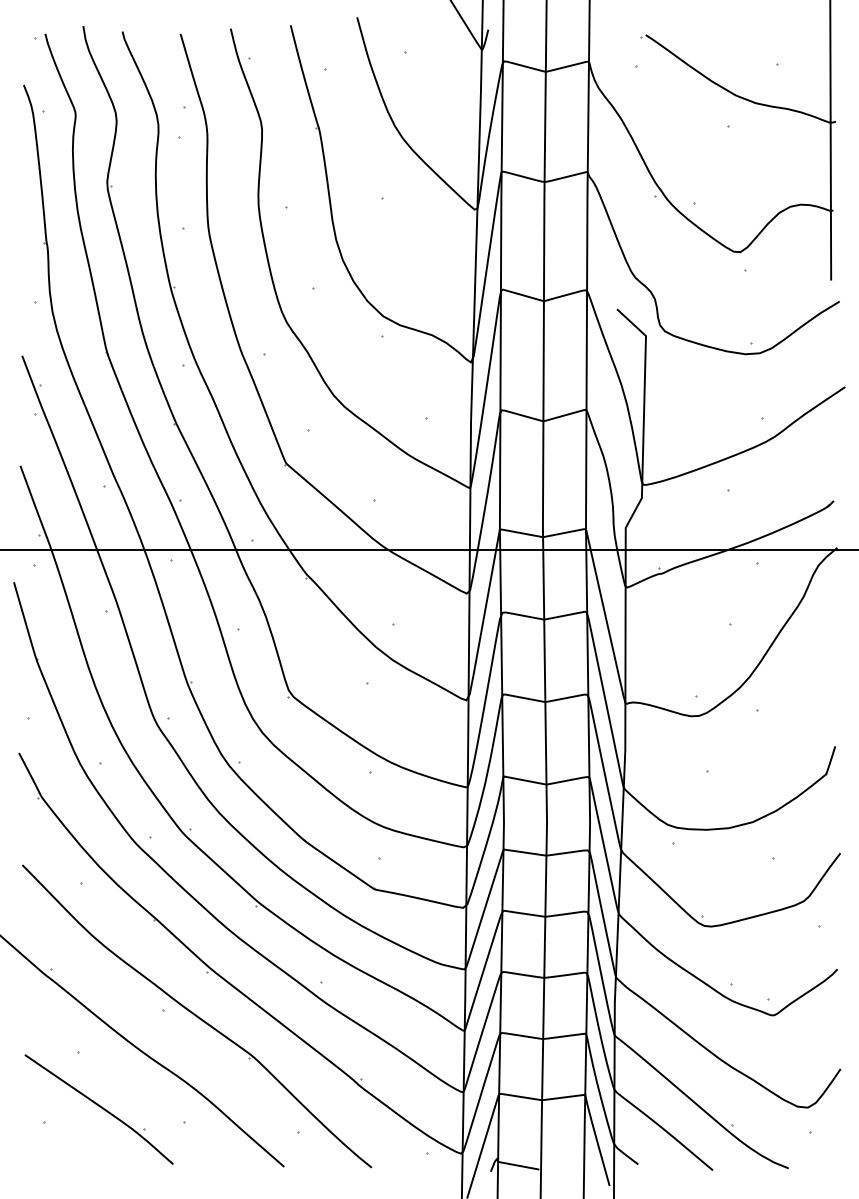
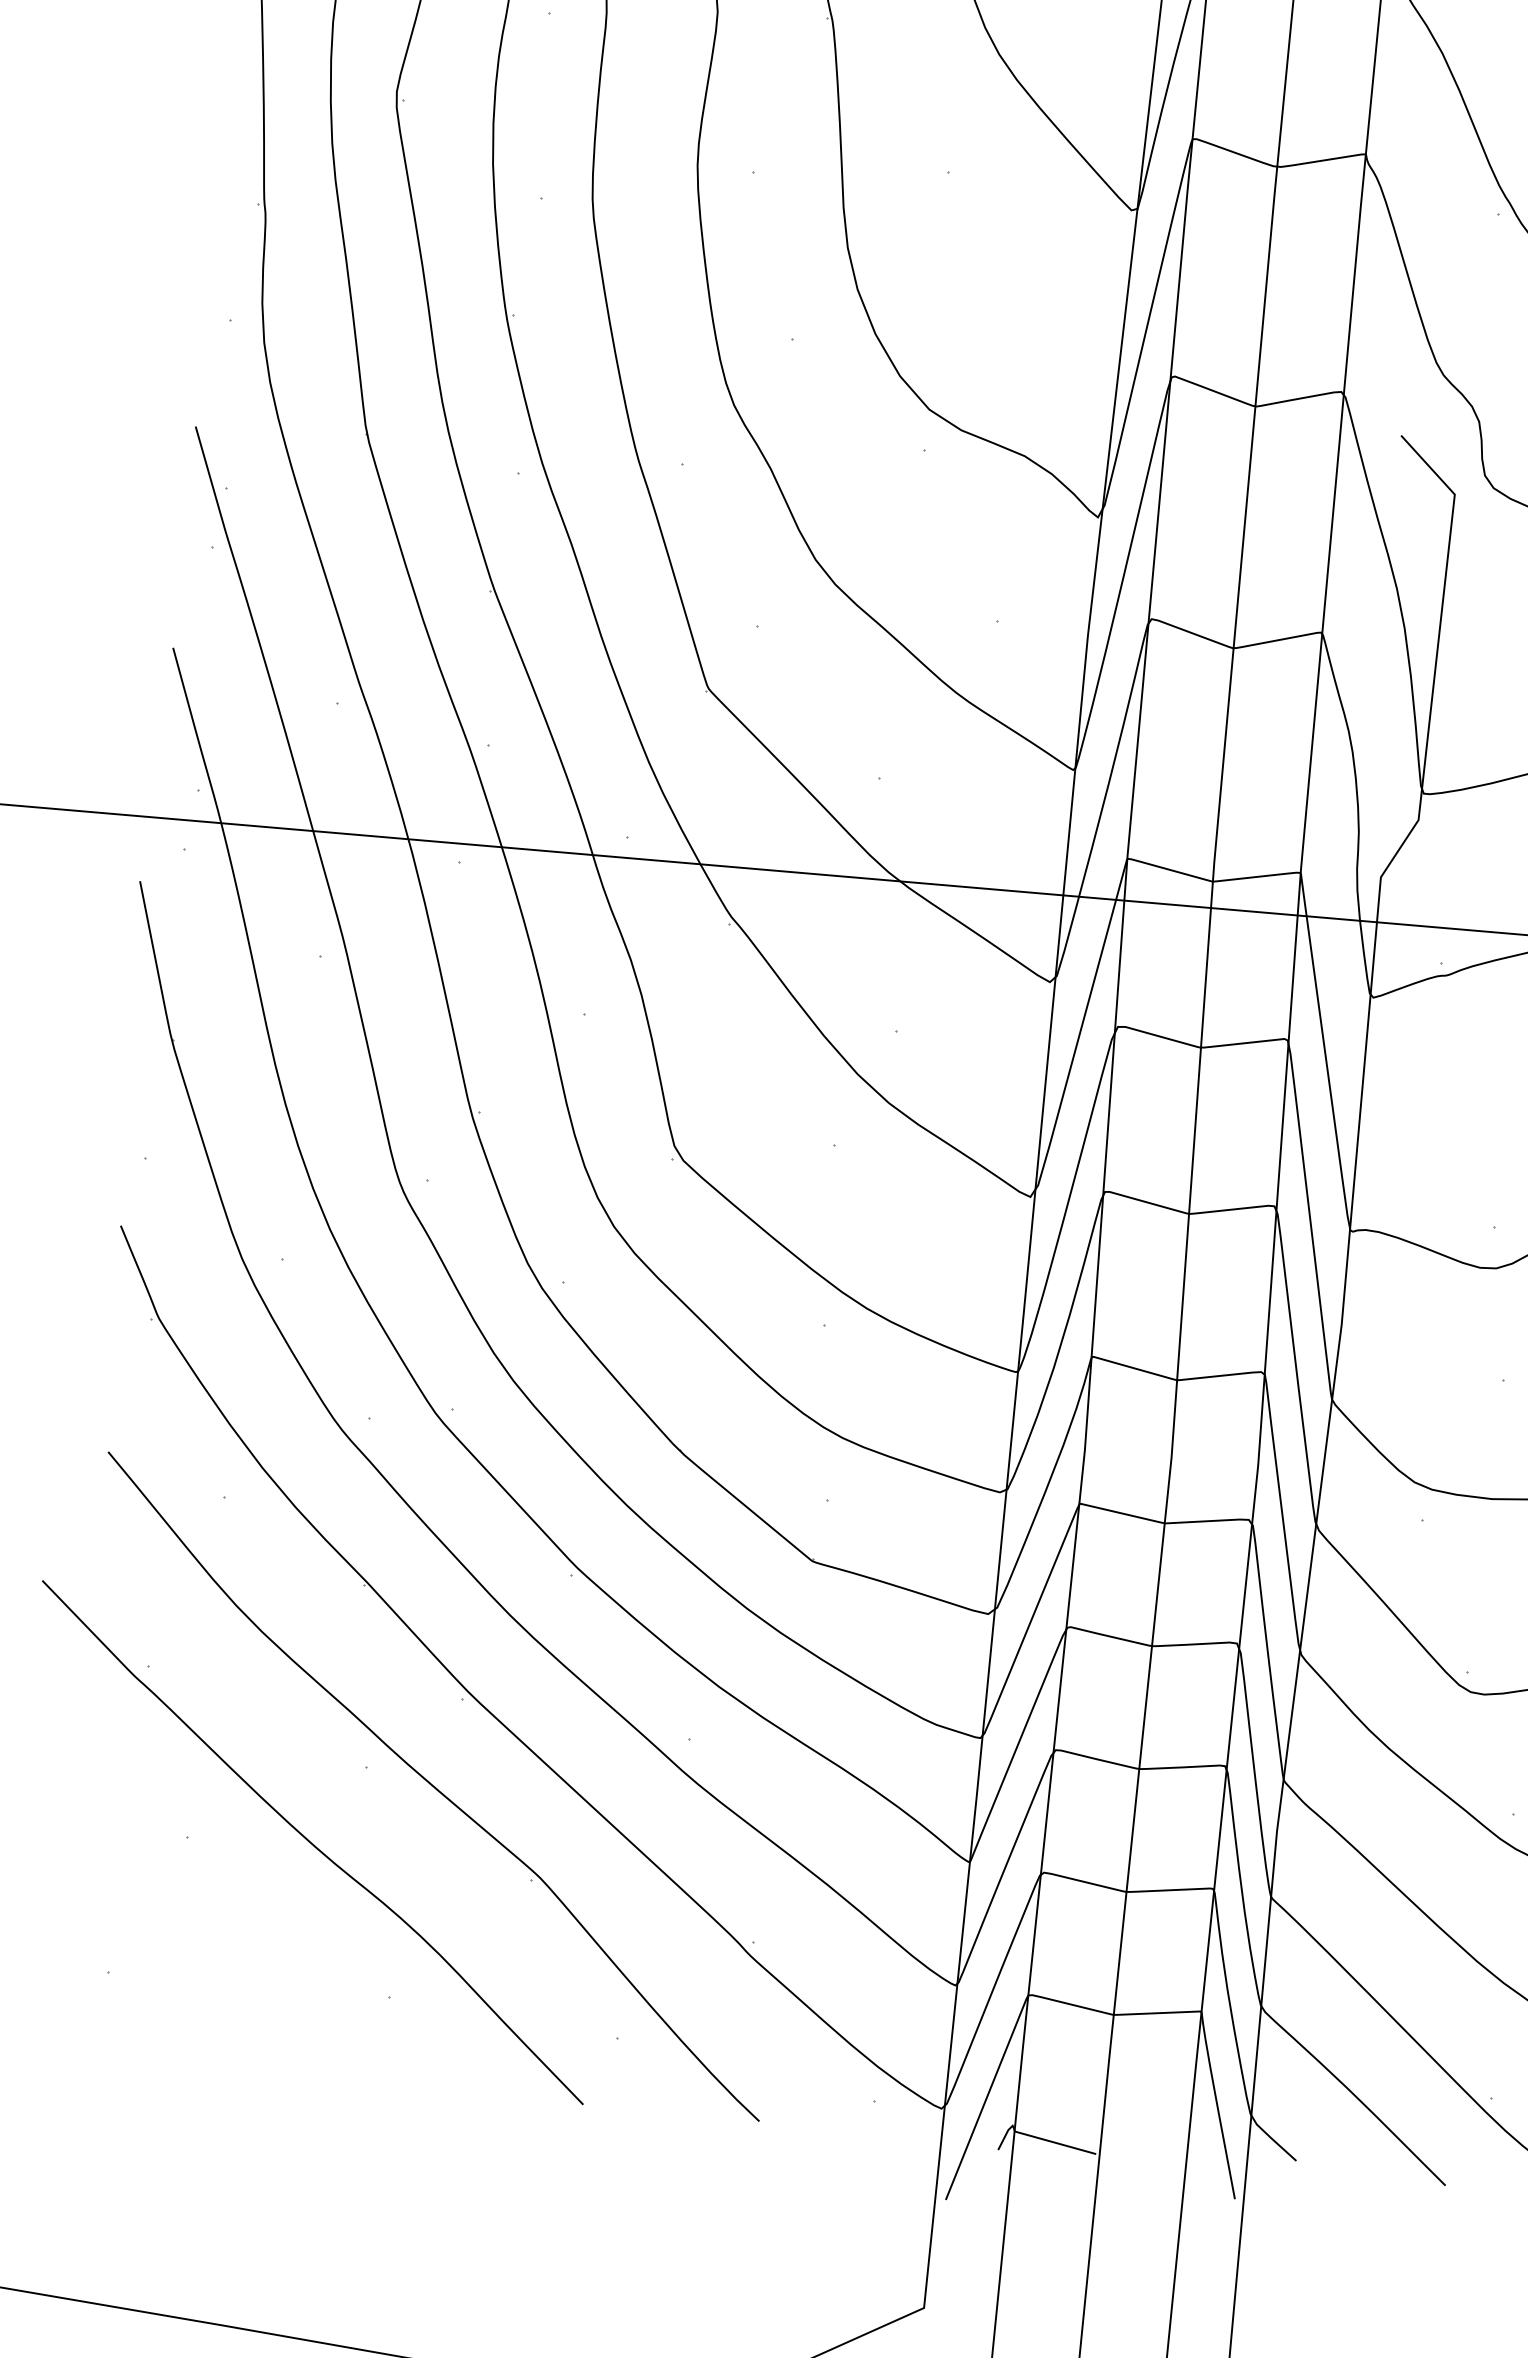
part: (98, 1109) -> (219, 1957), removed

